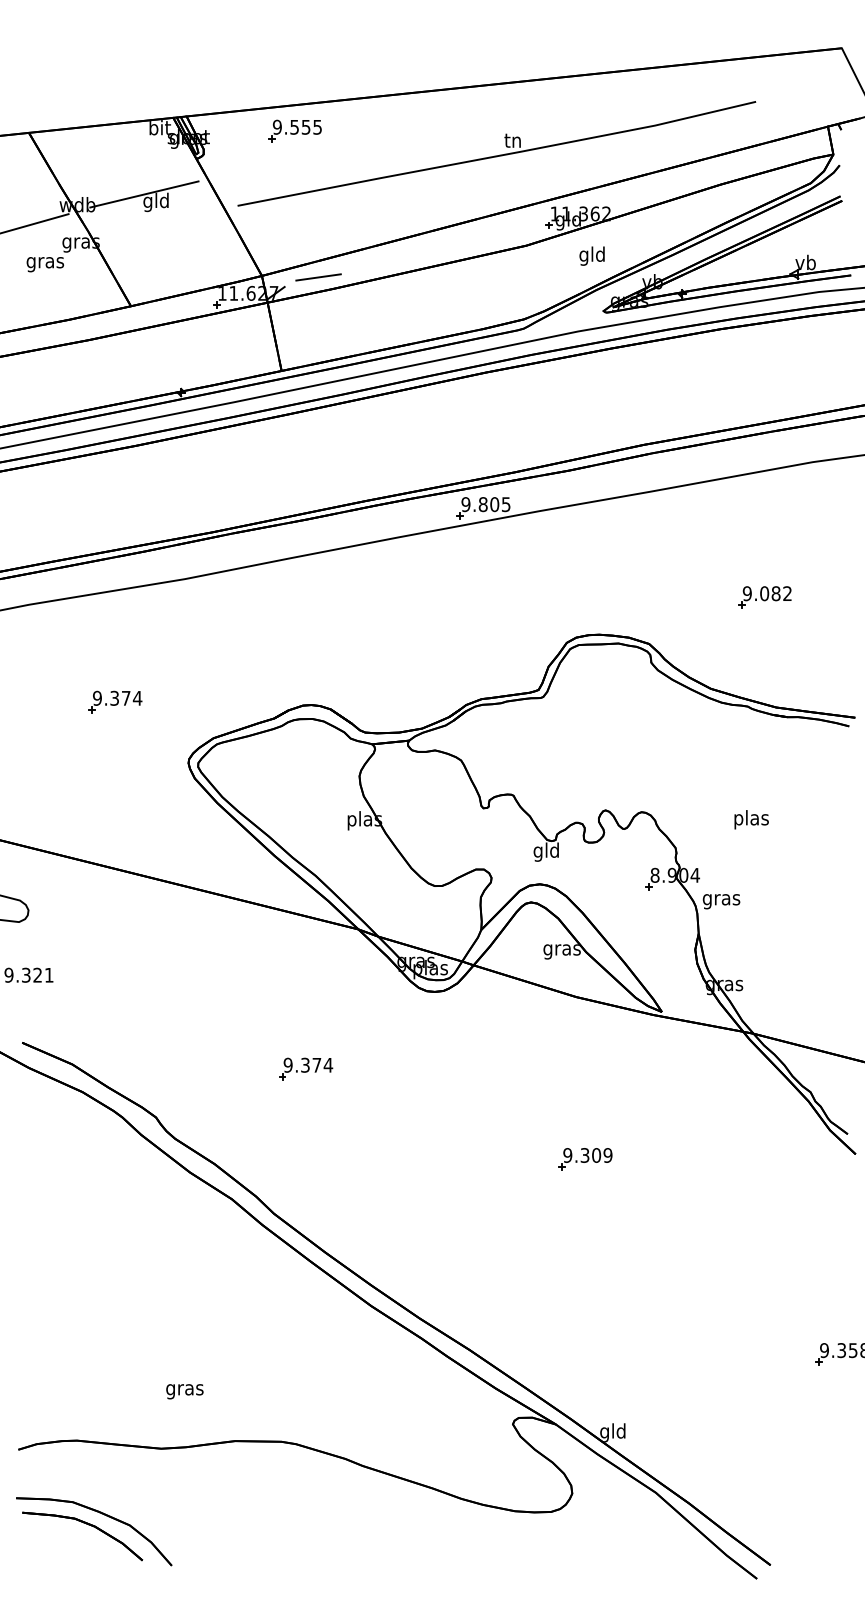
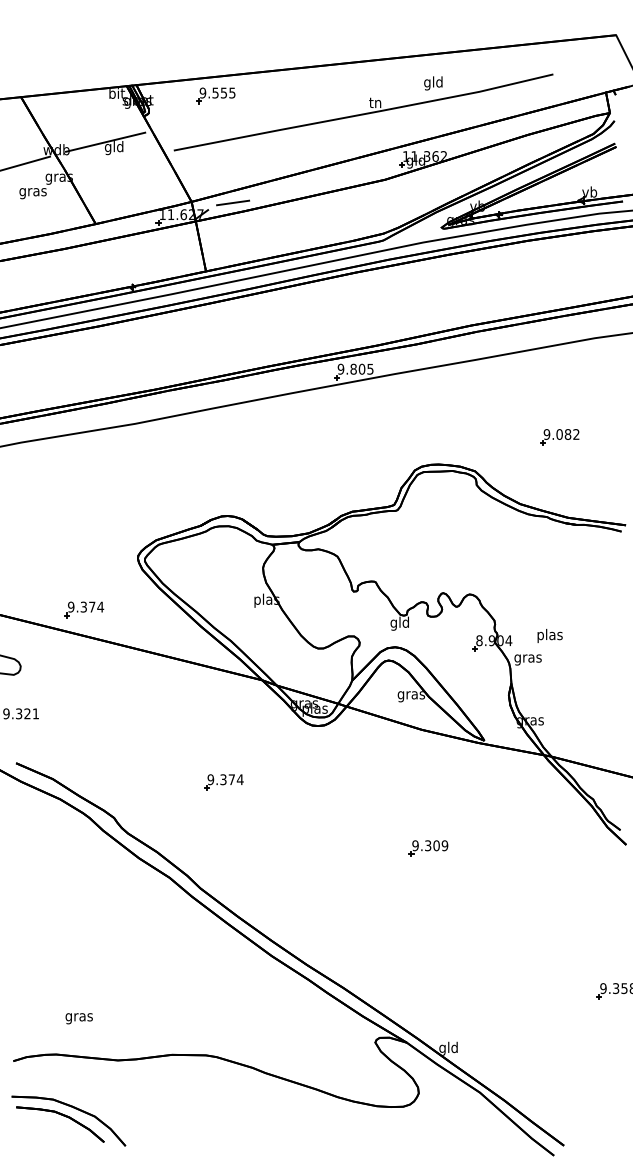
text: (592, 256) -> (433, 83), moved
part: (115, 701) -> (84, 609), moved
text: (750, 819) -> (549, 635), moved
text: (183, 1391) -> (78, 1018), moved

